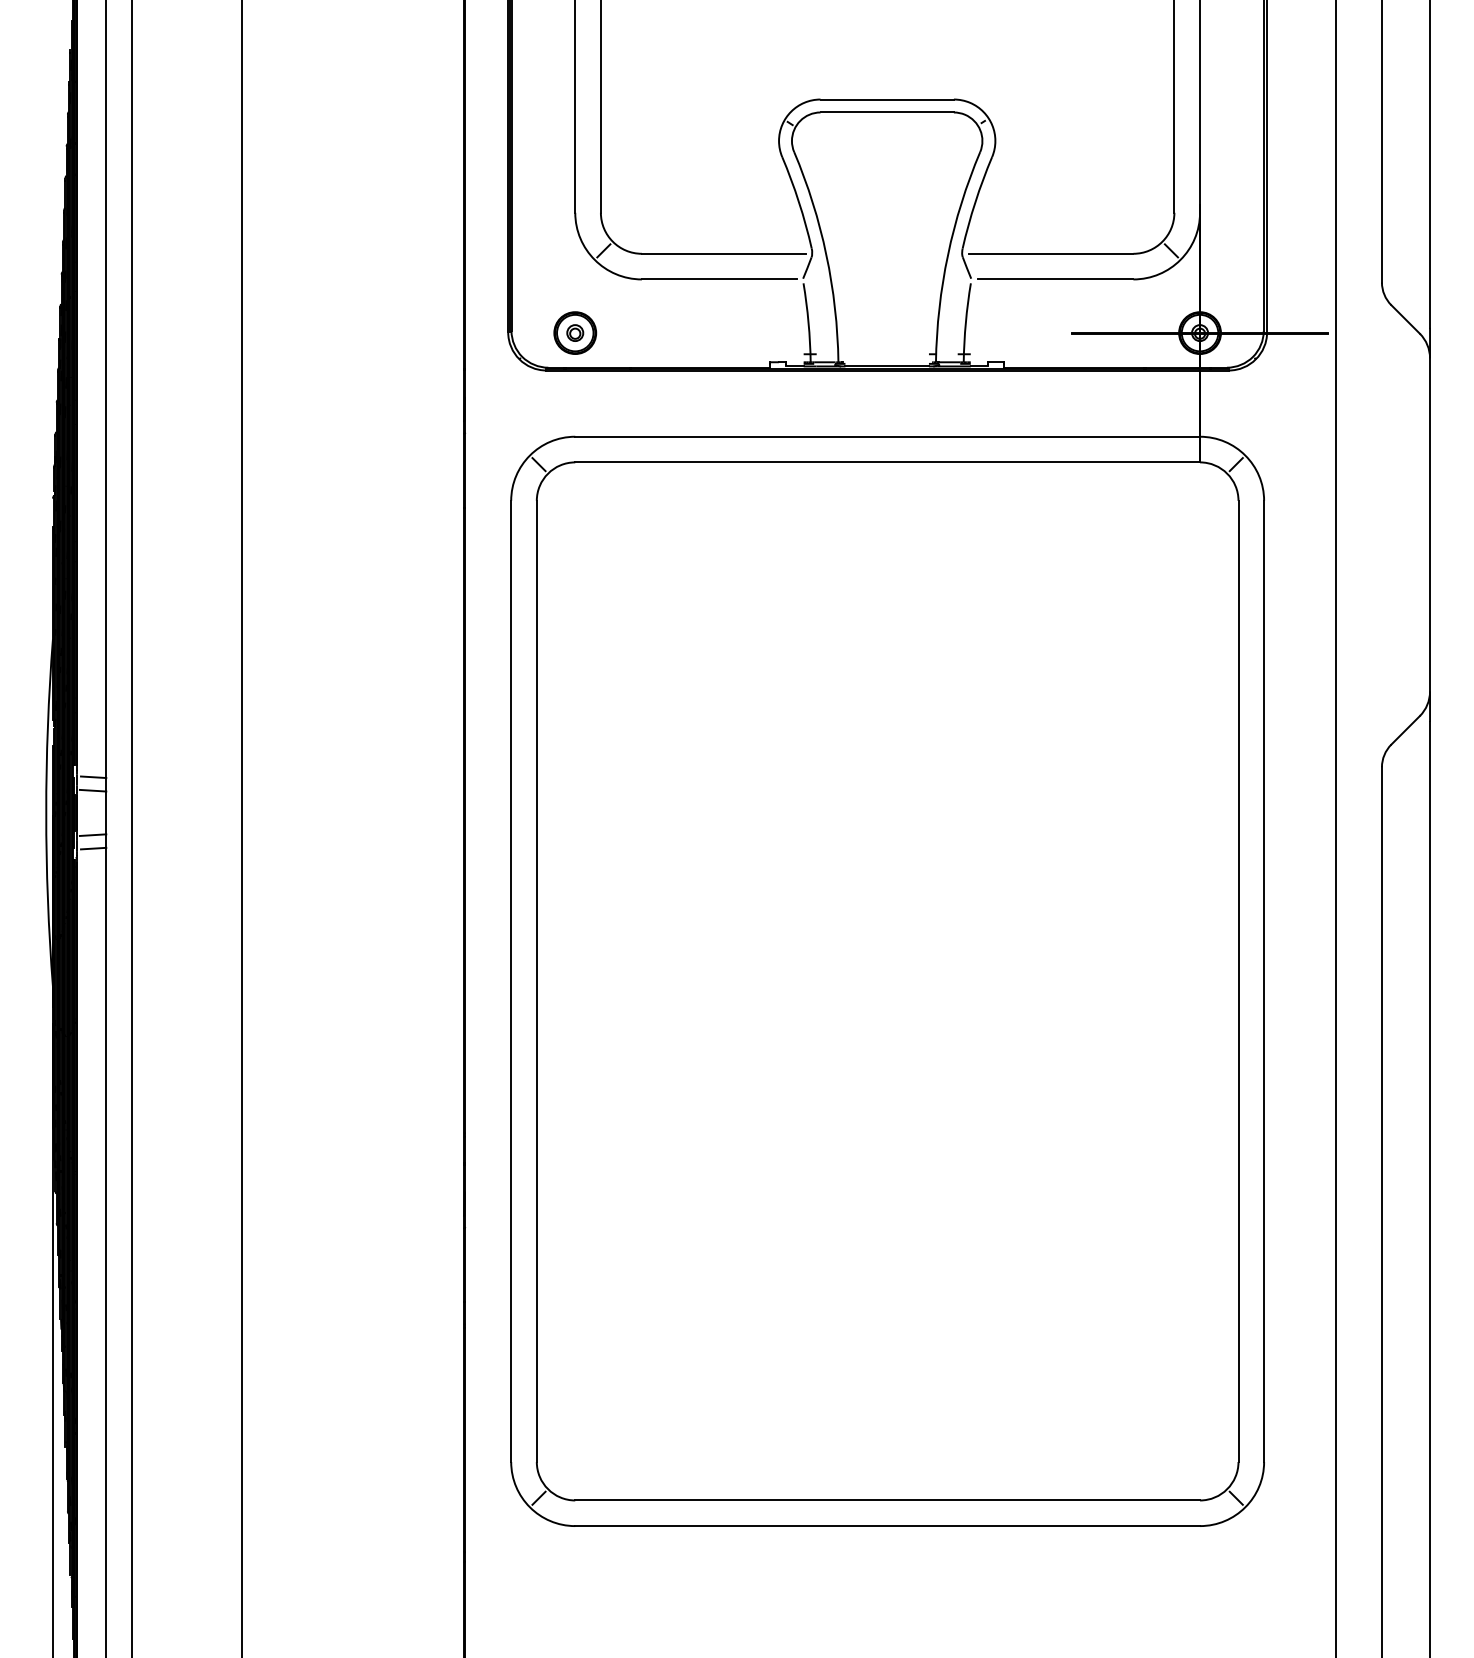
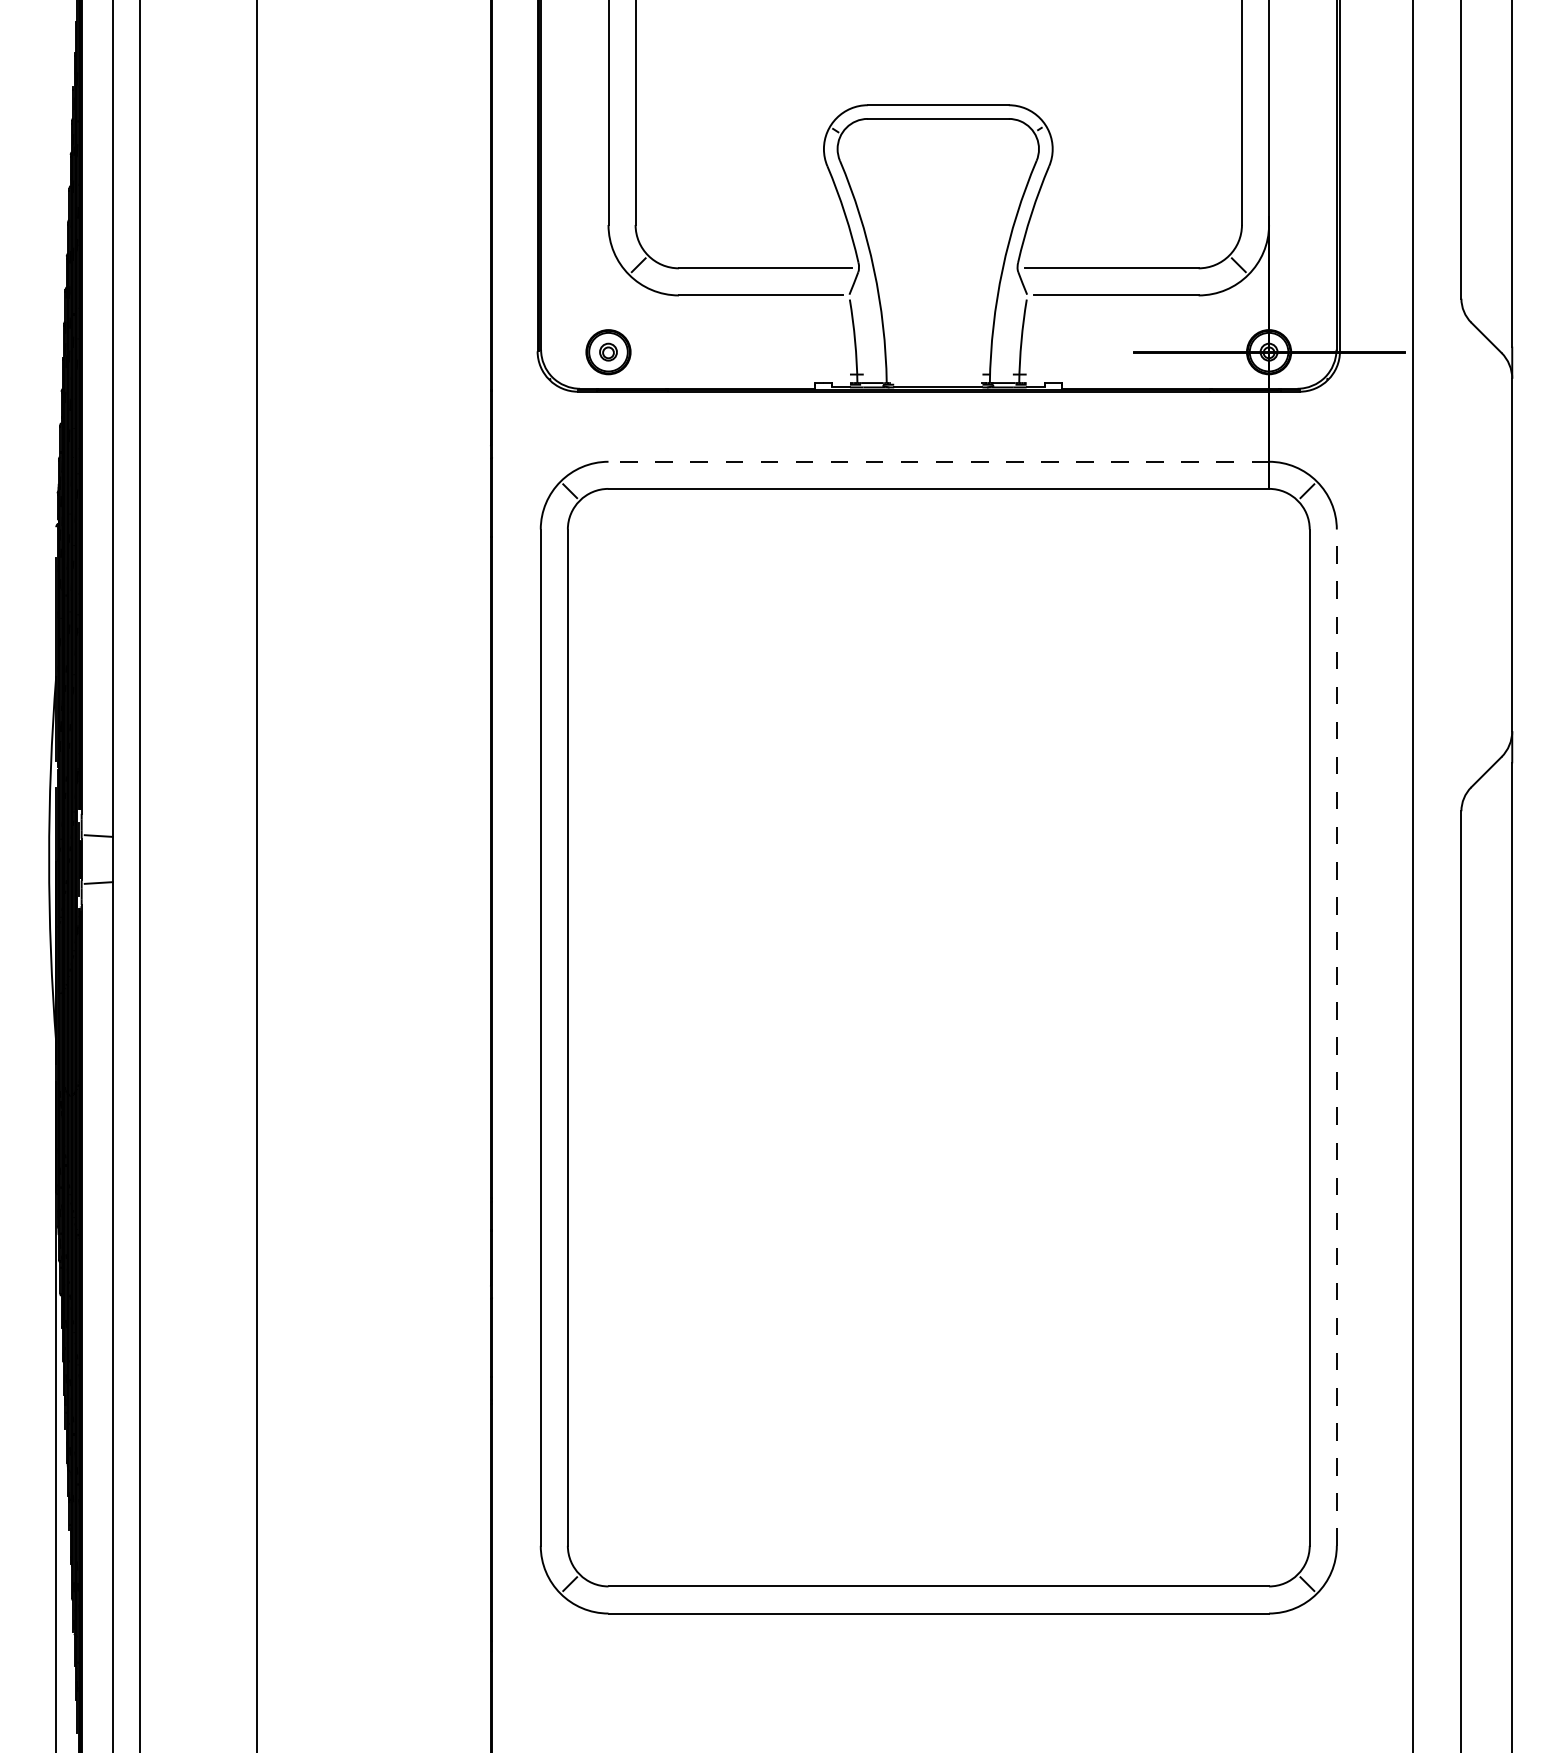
line: (887, 436) -> (938, 461), solid -> dashed
line: (92, 776) -> (98, 821), removed
line: (92, 848) -> (98, 897), removed
line: (1263, 981) -> (1336, 1037), solid -> dashed

